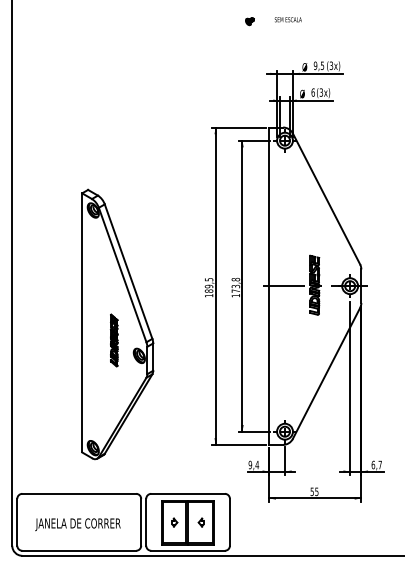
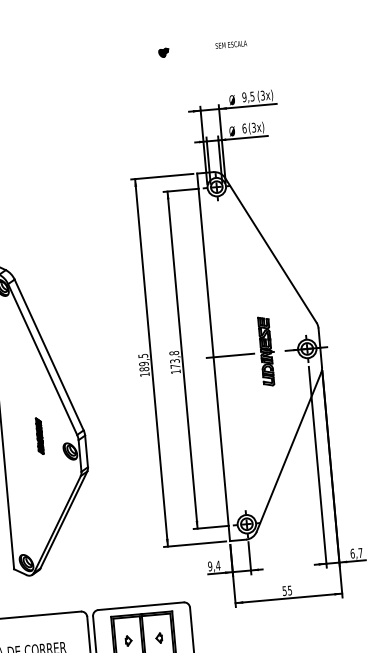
text: (287, 19) -> (230, 44), moved
part: (114, 340) -> (39, 436), size x0.6

